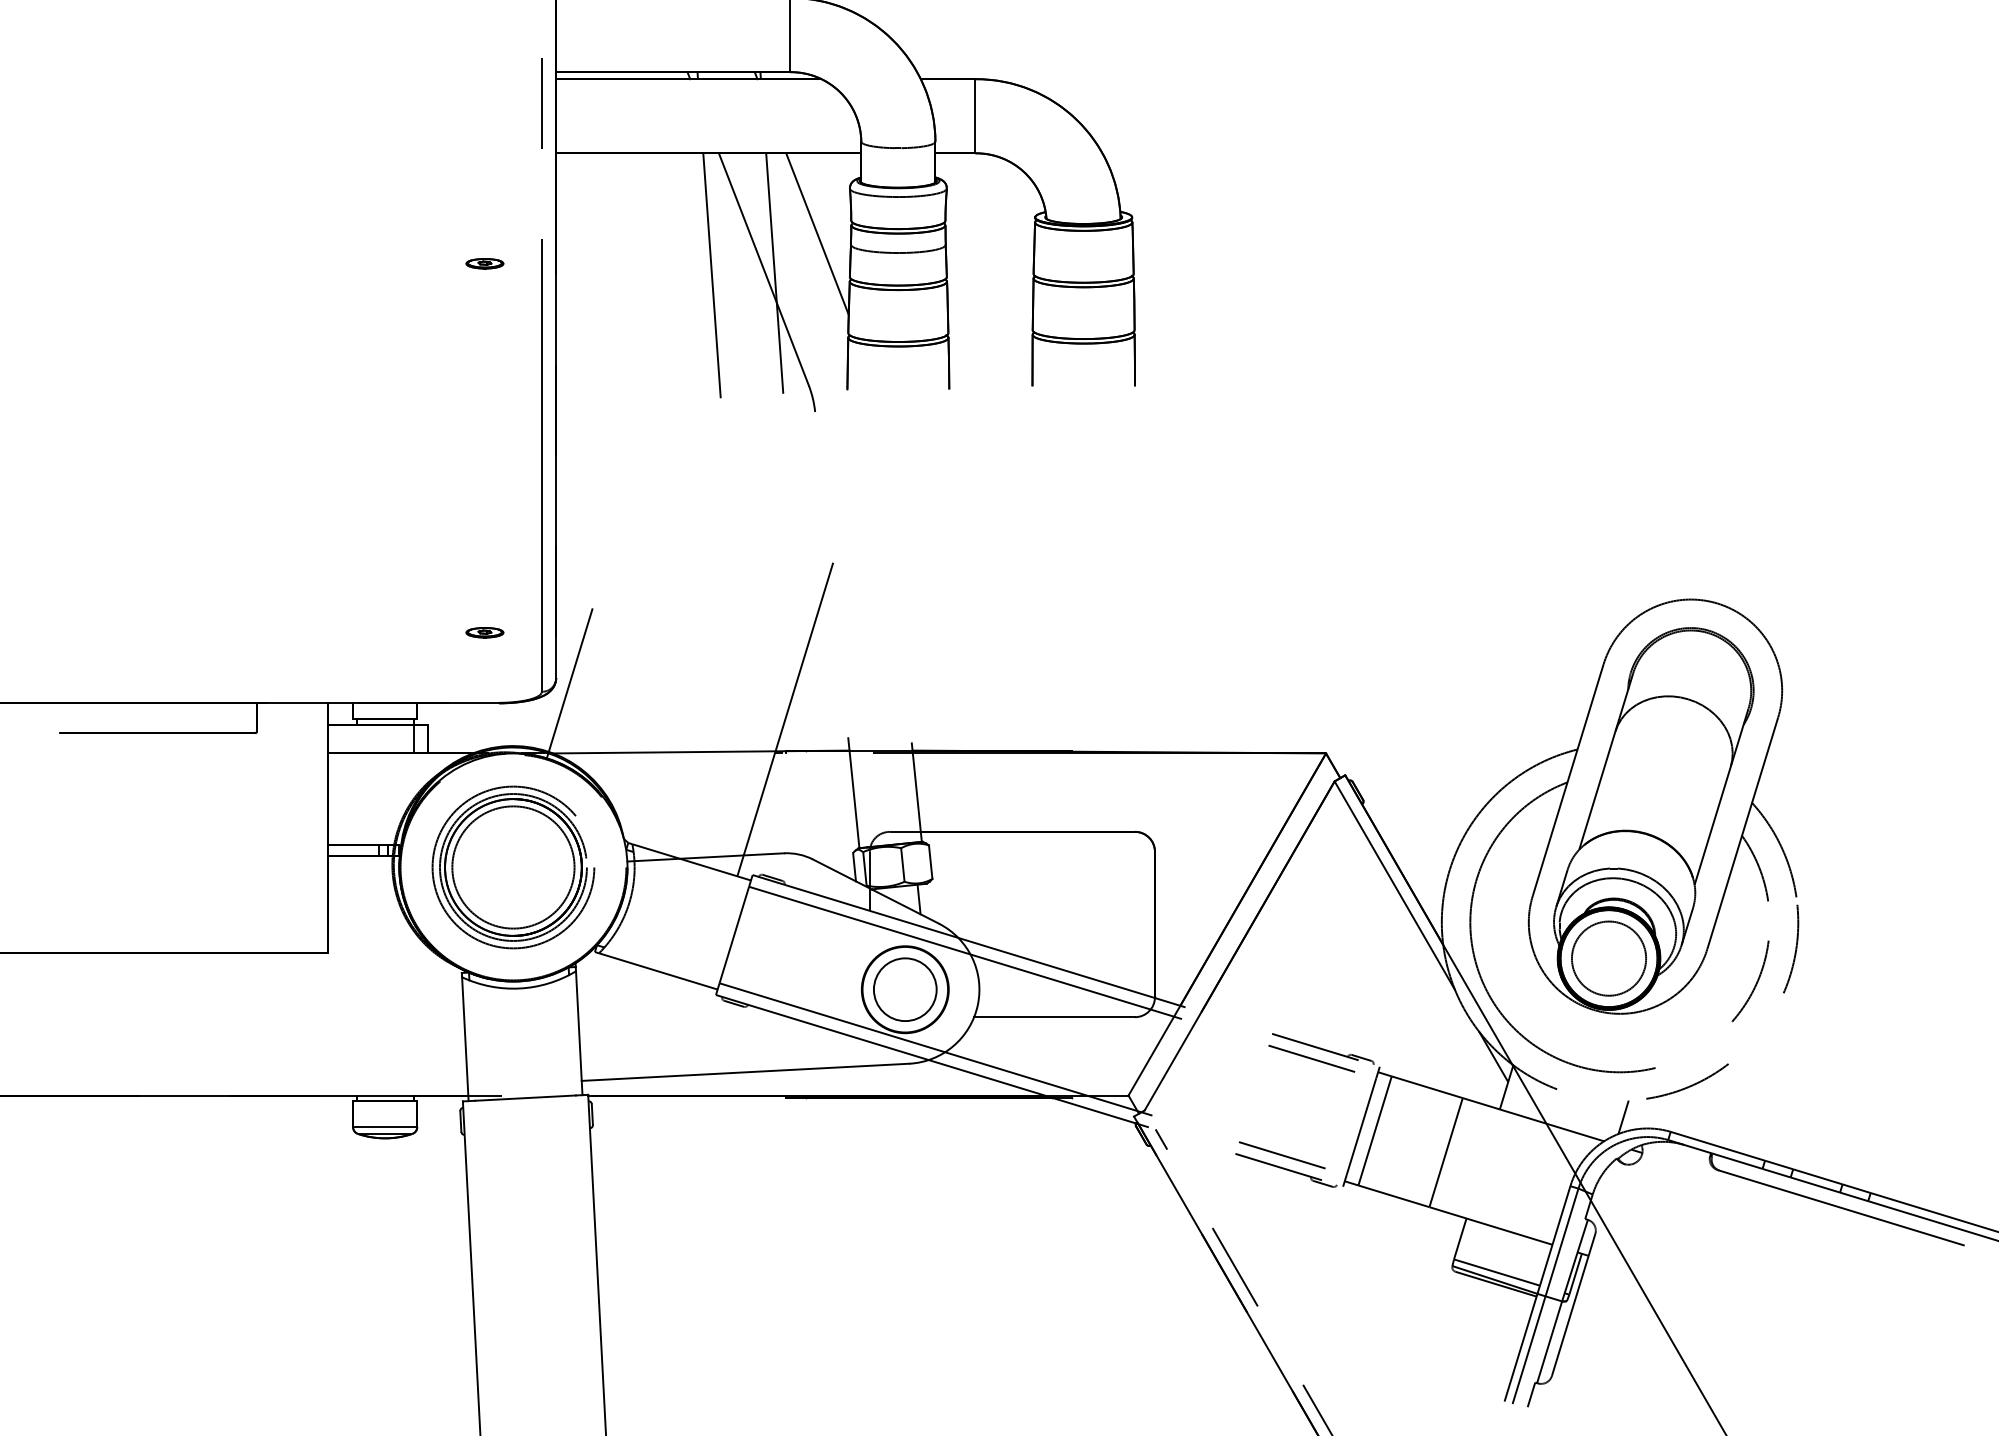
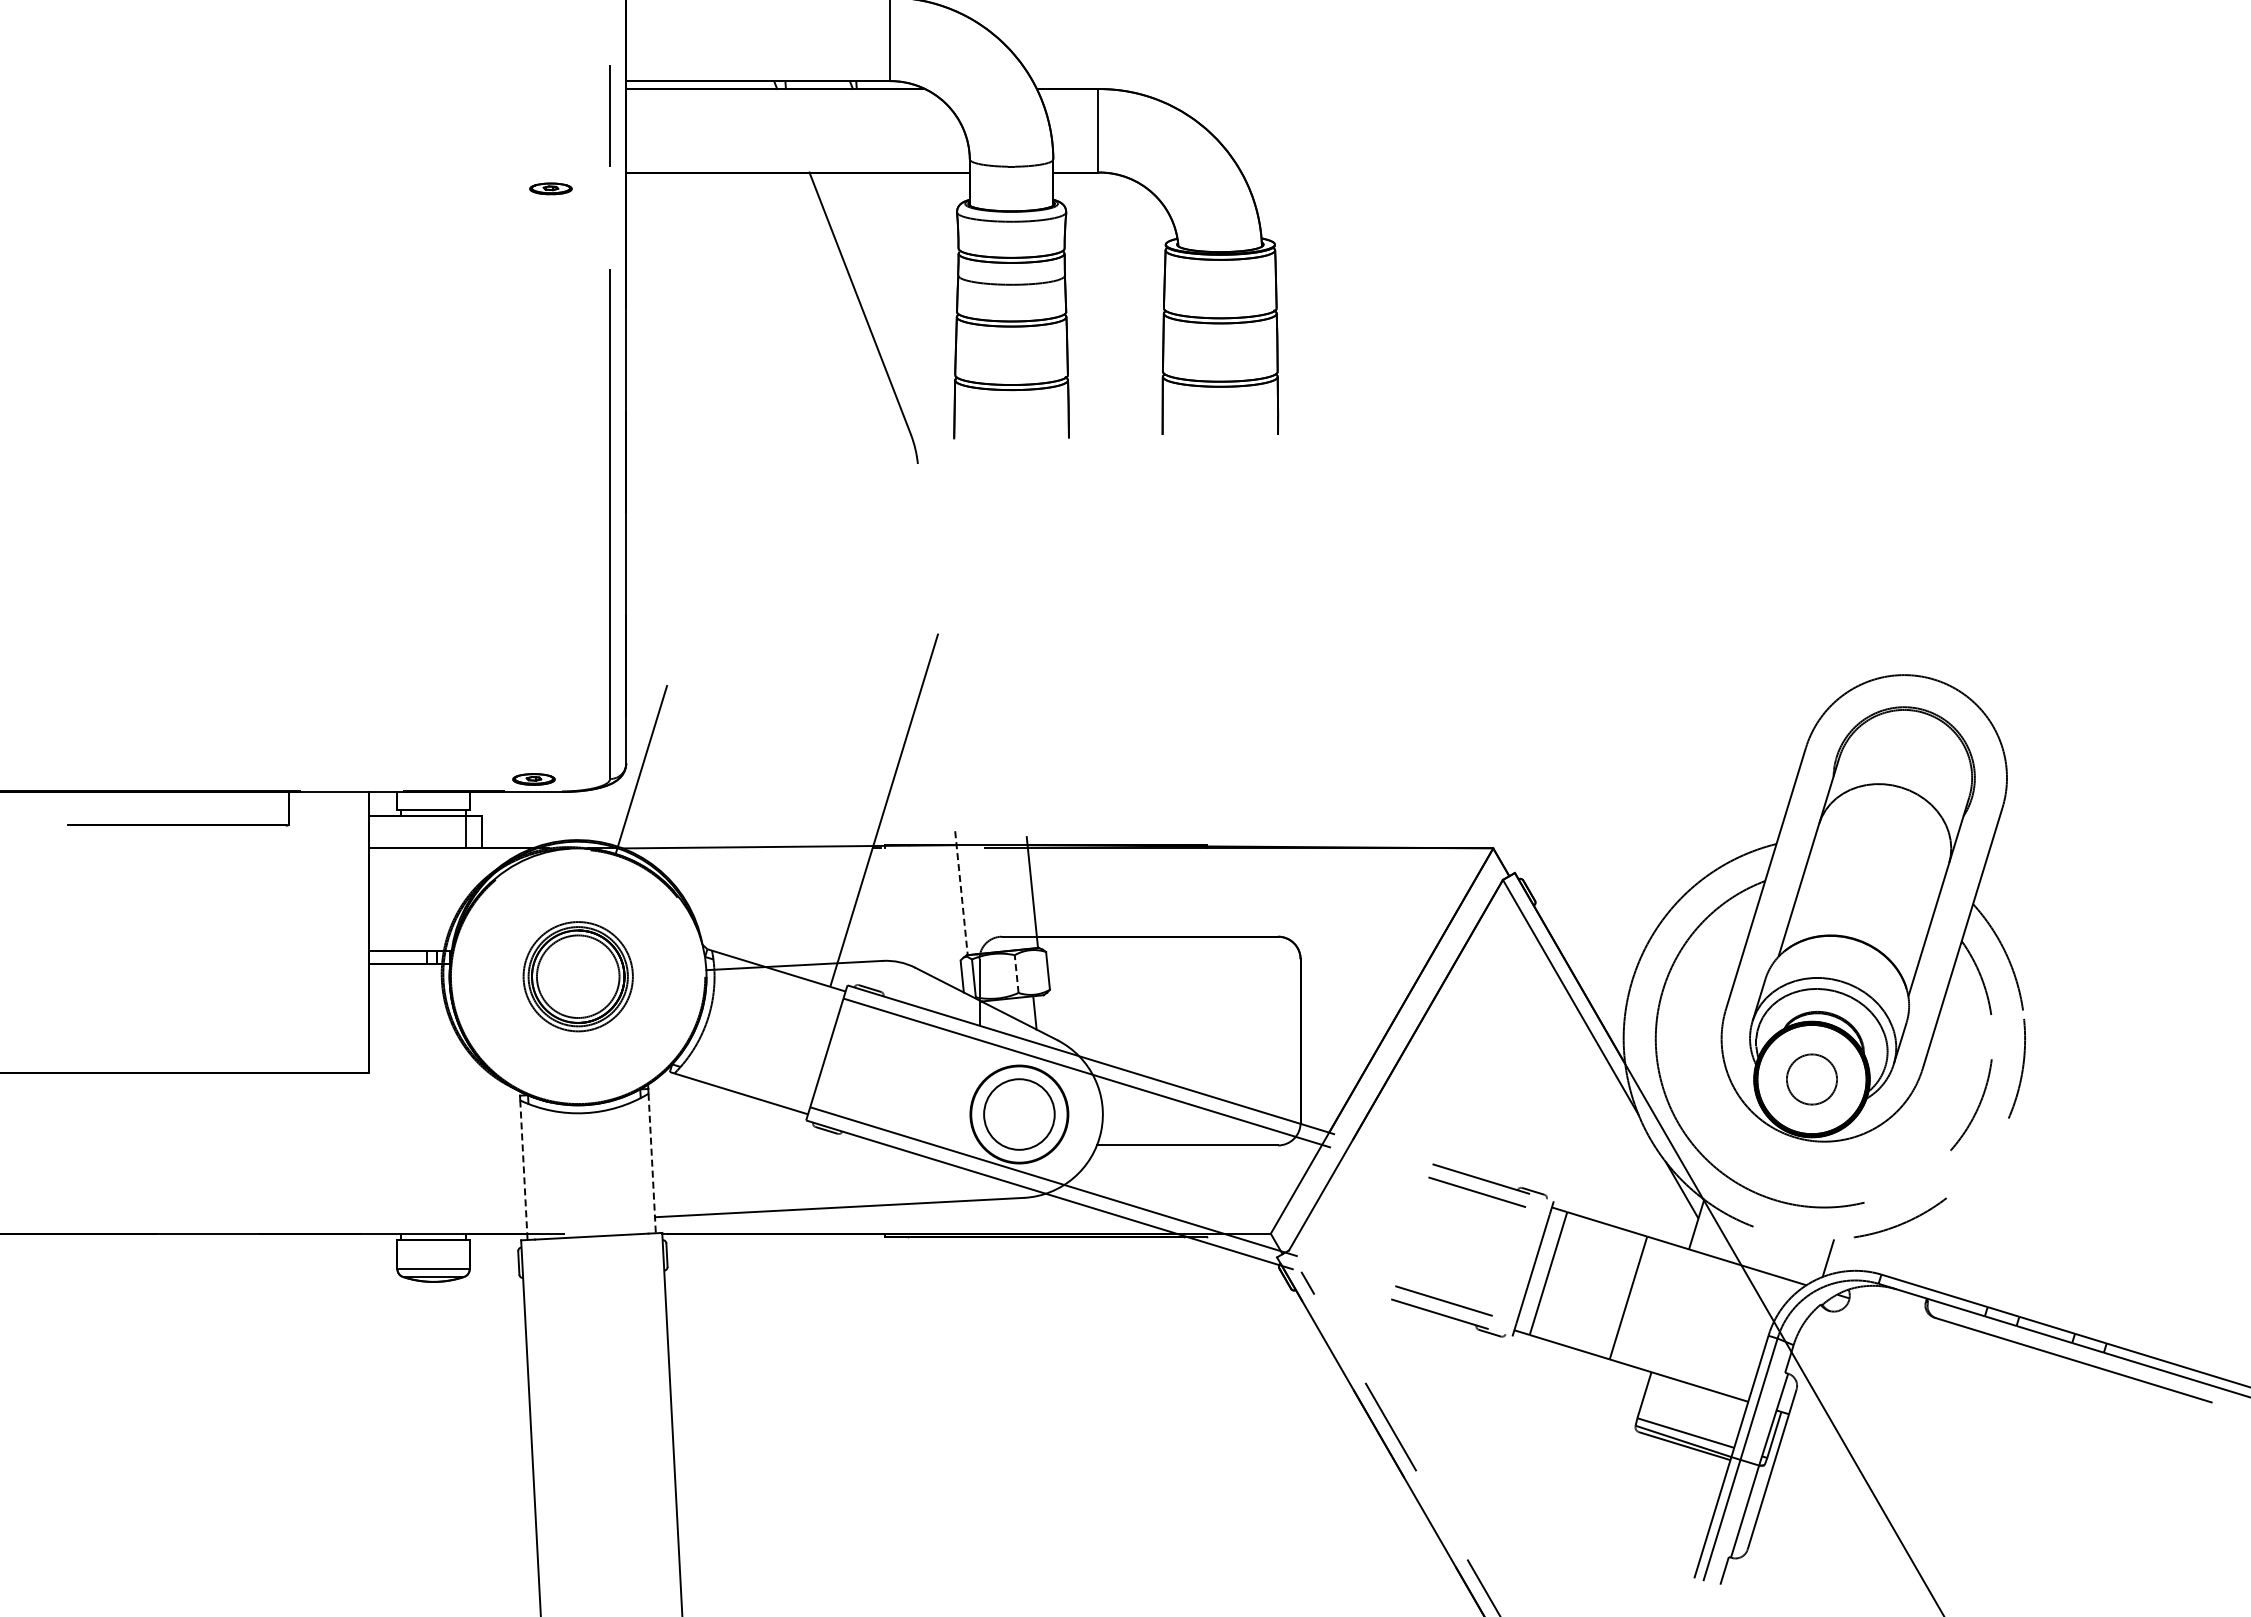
line: (817, 234) -> (920, 263), removed
part: (484, 263) -> (550, 188), moved
line: (774, 273) -> (872, 307), removed
line: (711, 275) -> (801, 310), removed
part: (484, 632) -> (533, 779), moved
line: (853, 793) -> (961, 893), solid -> dashed
line: (902, 865) -> (1016, 974), solid -> dashed
part: (513, 867) -> (578, 976), size x0.6
circle: (1608, 958) -> (1811, 1079), size x0.6
line: (579, 1033) -> (652, 1163), solid -> dashed
line: (464, 1039) -> (523, 1170), solid -> dashed

